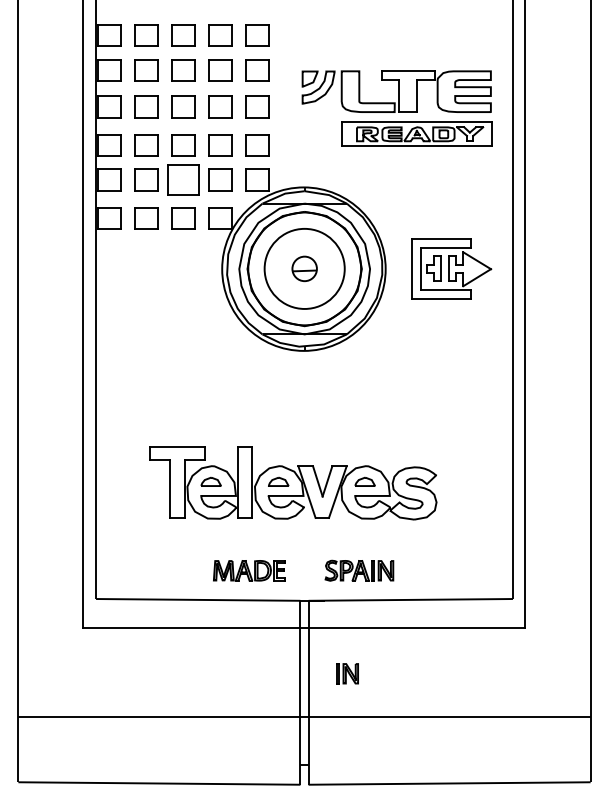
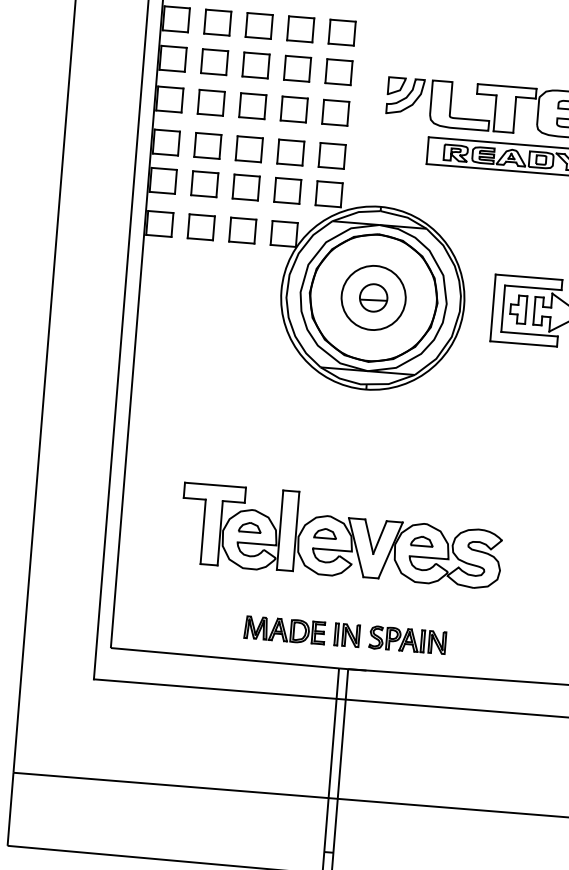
part: (183, 179) -> (246, 187), size x0.71
circle: (304, 268) -> (373, 297), size x0.71
part: (347, 673) -> (347, 635), moved

